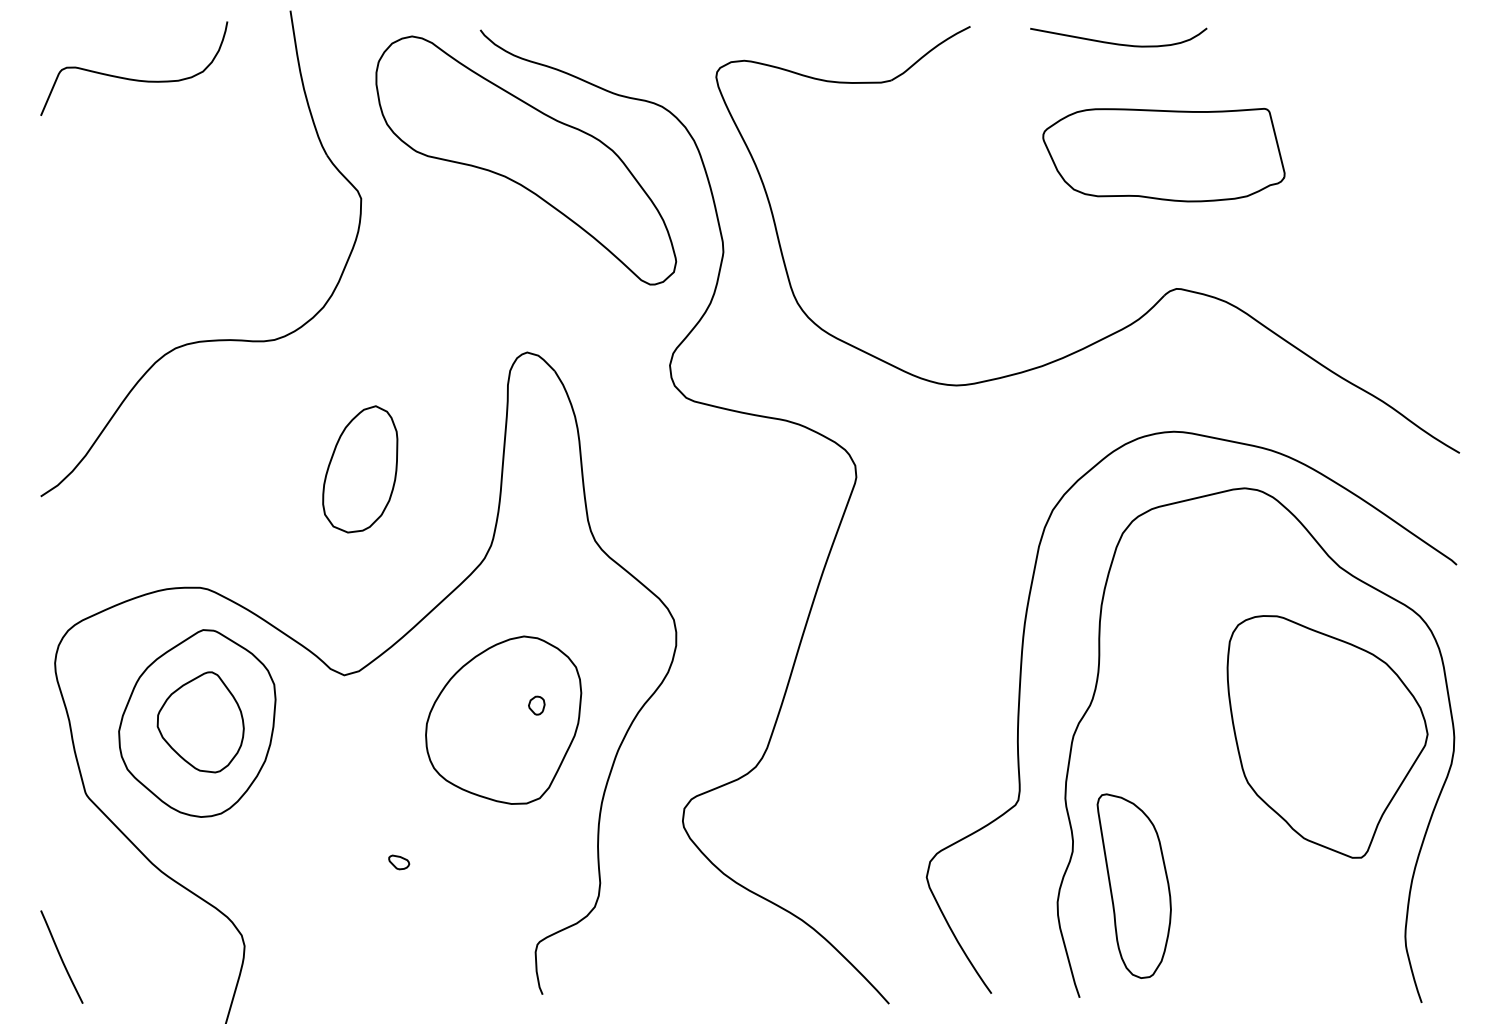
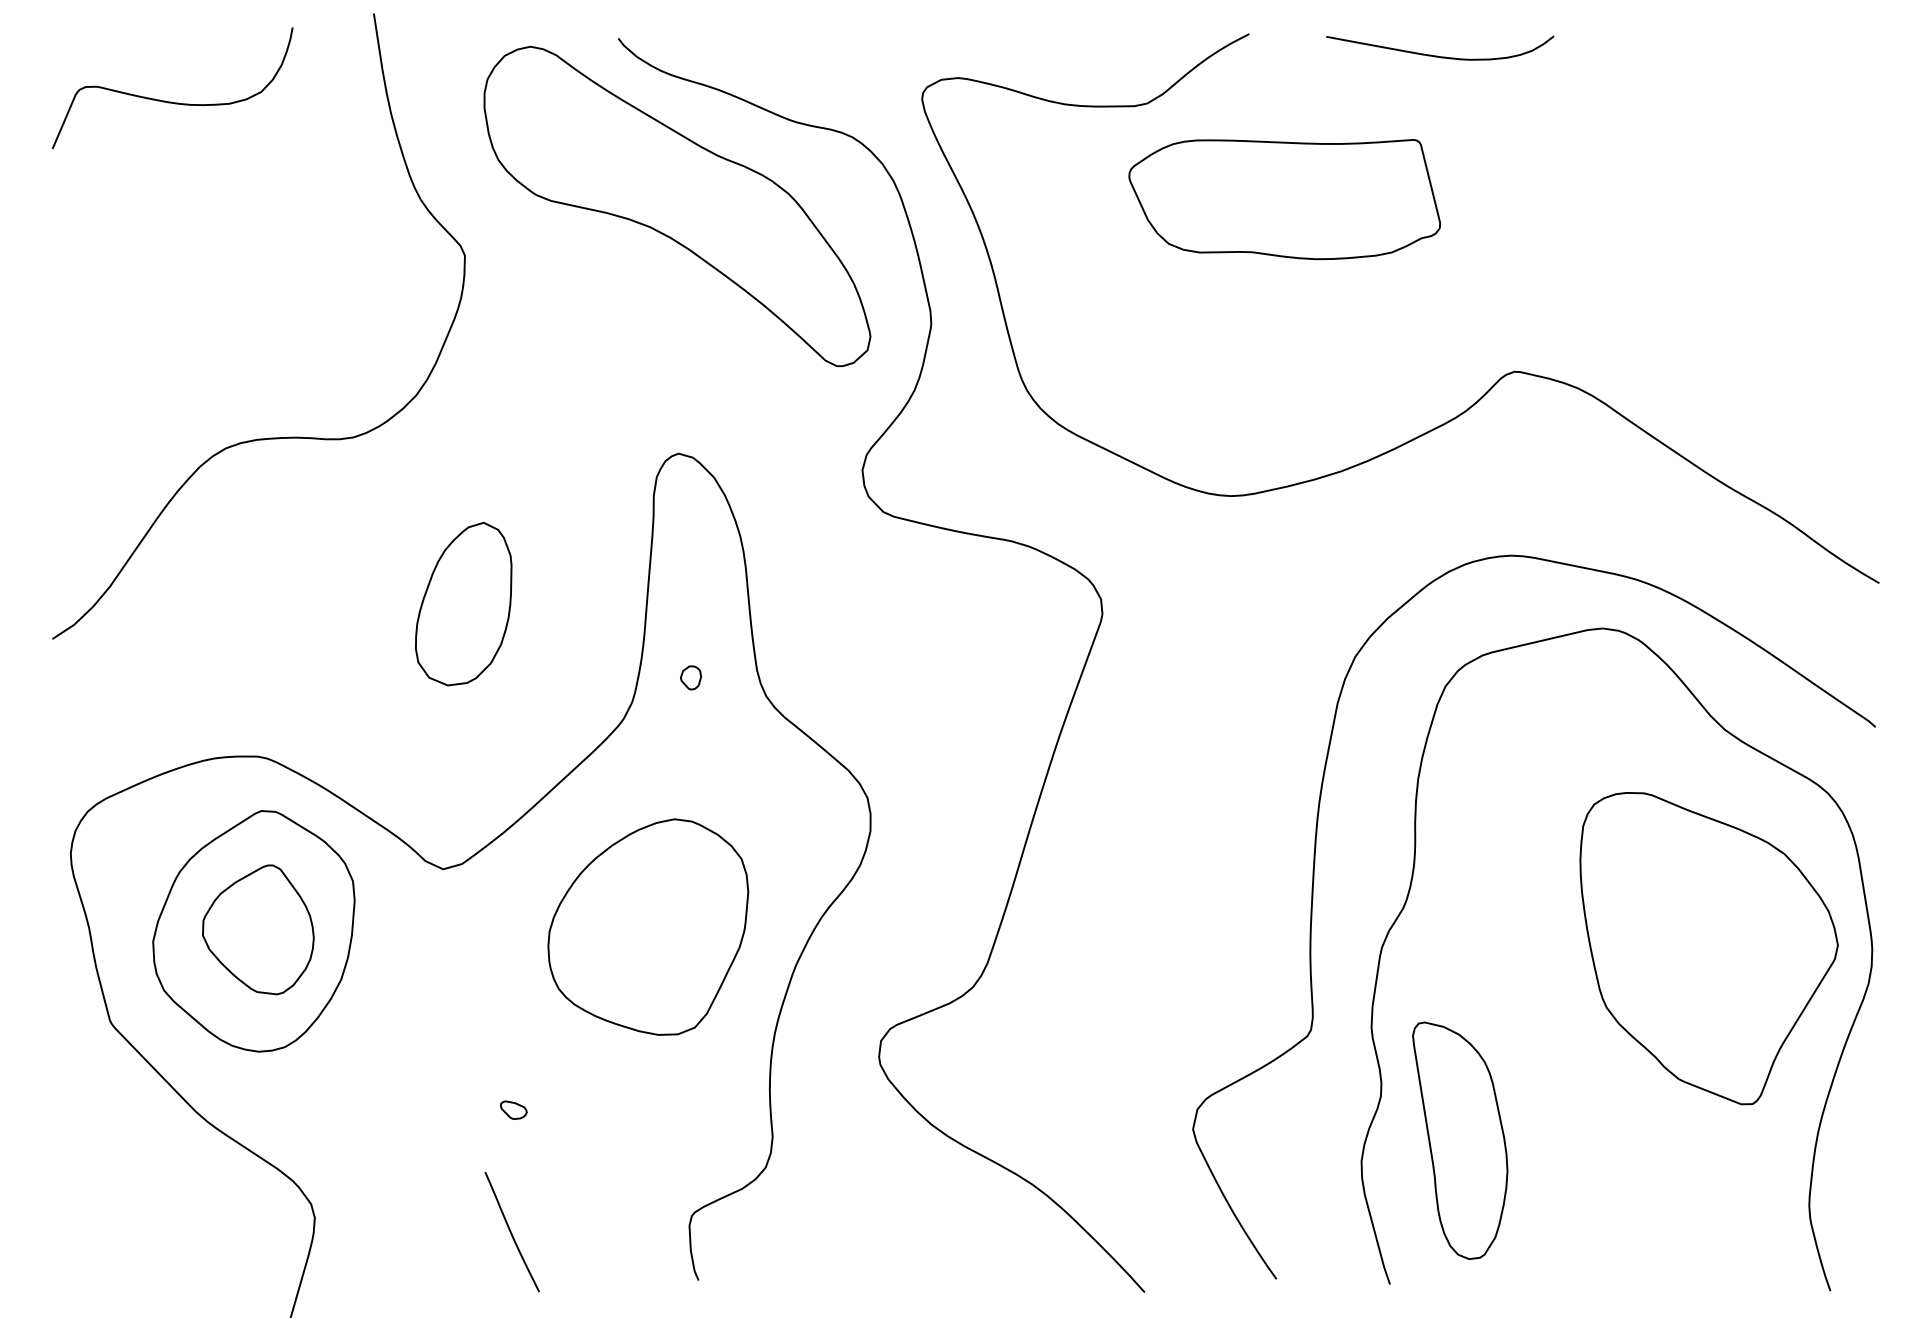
part: (1163, 155) -> (1284, 200), moved
part: (536, 705) -> (690, 677), moved
curve: (61, 956) -> (511, 1231), moved

